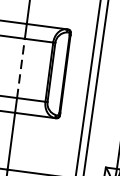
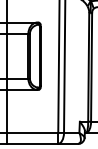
line: (20, 67) -> (6, 55), dashed -> solid

